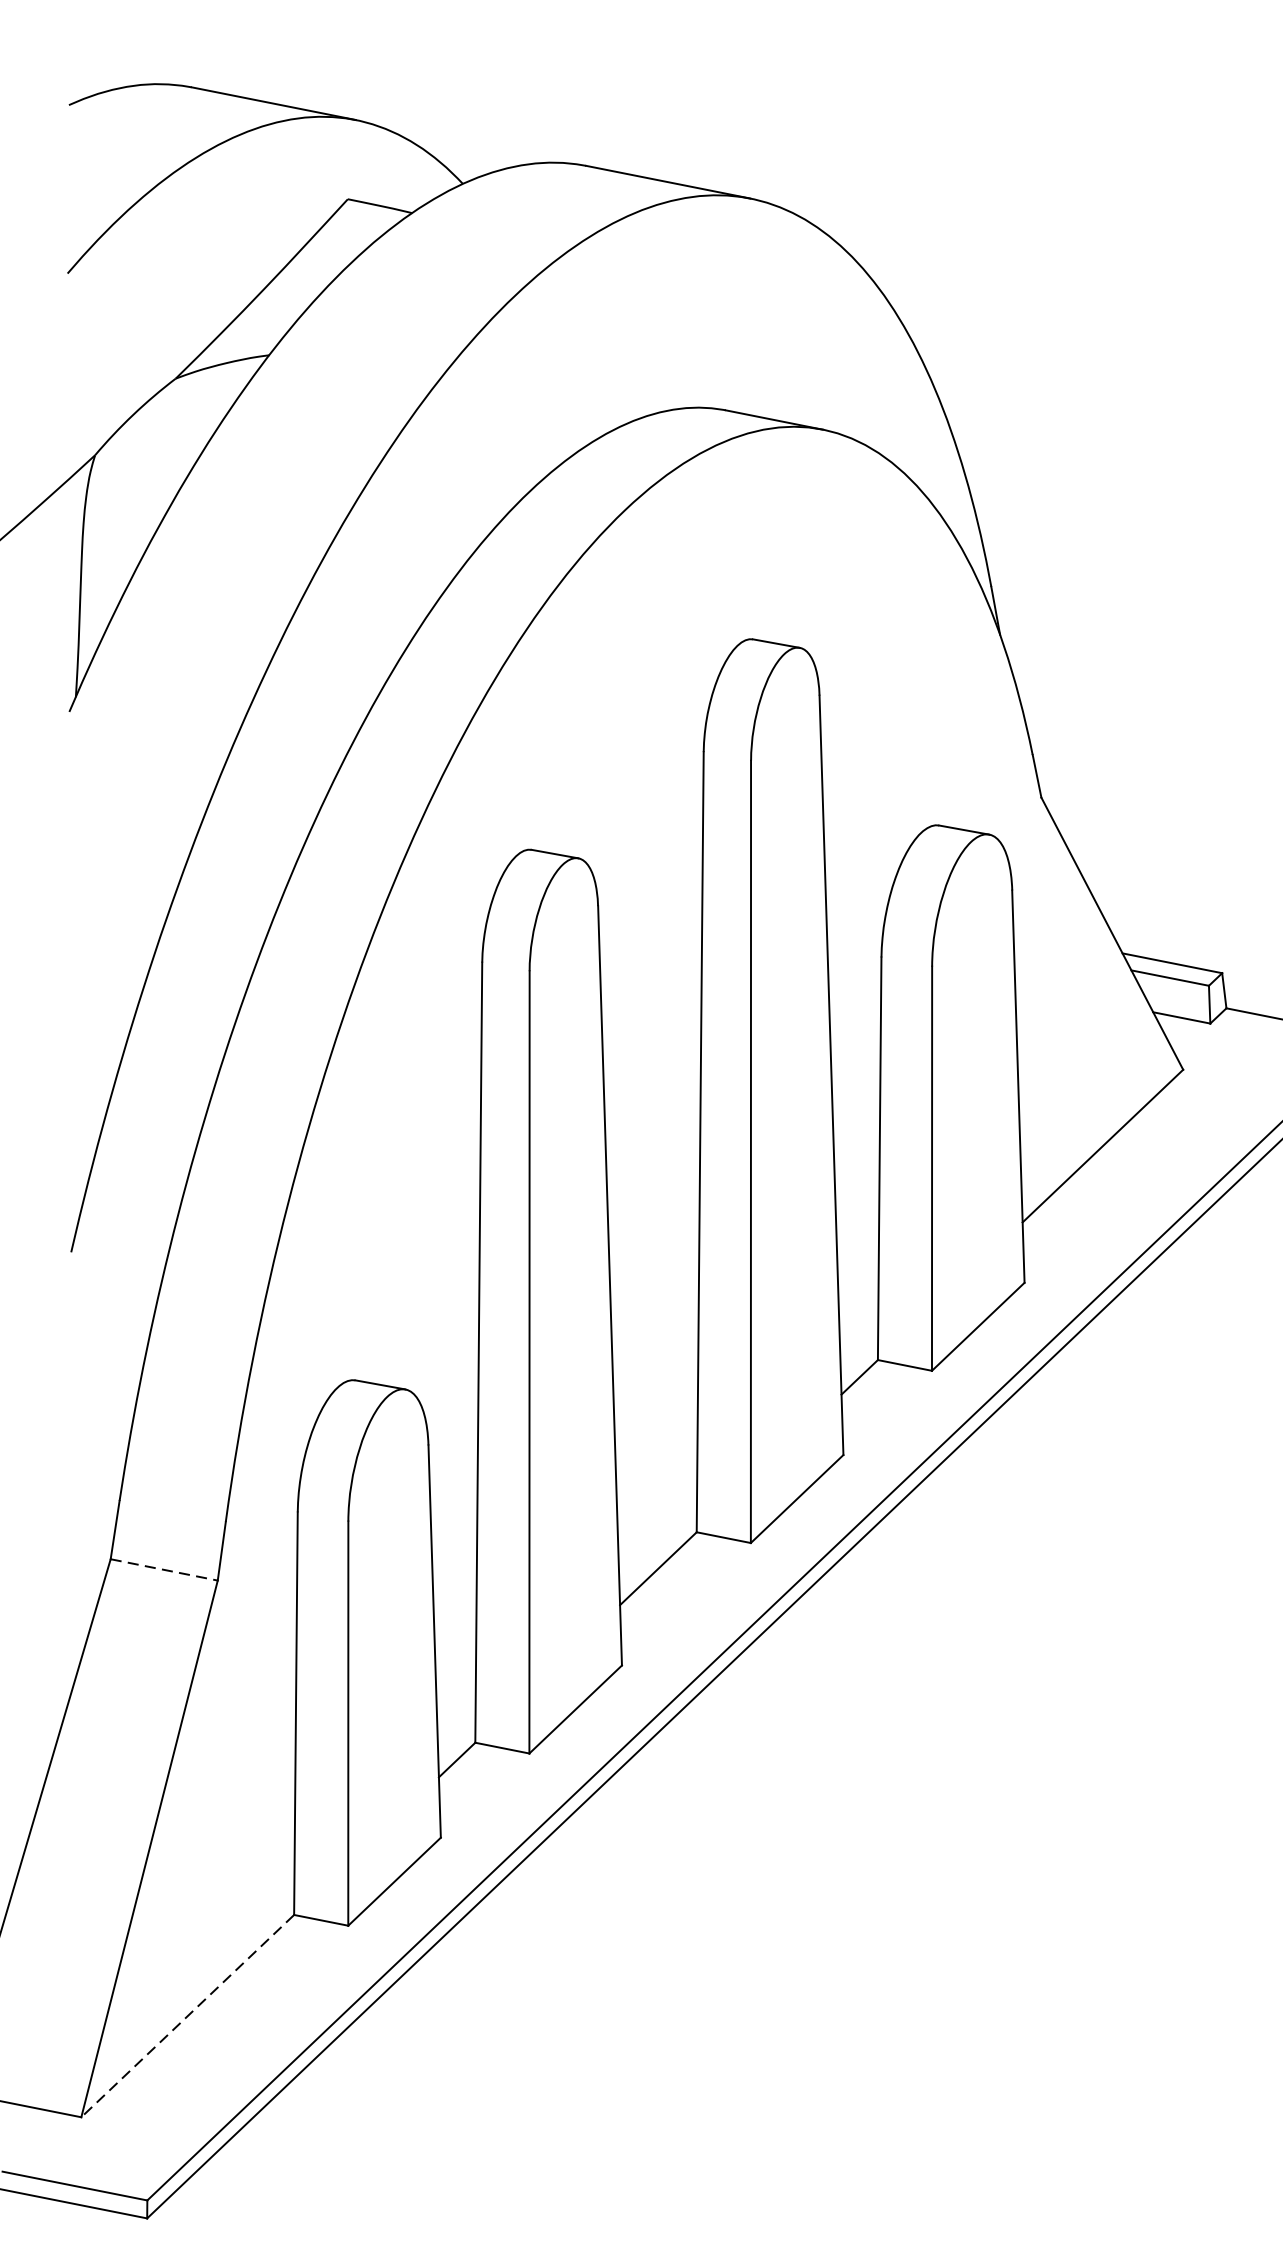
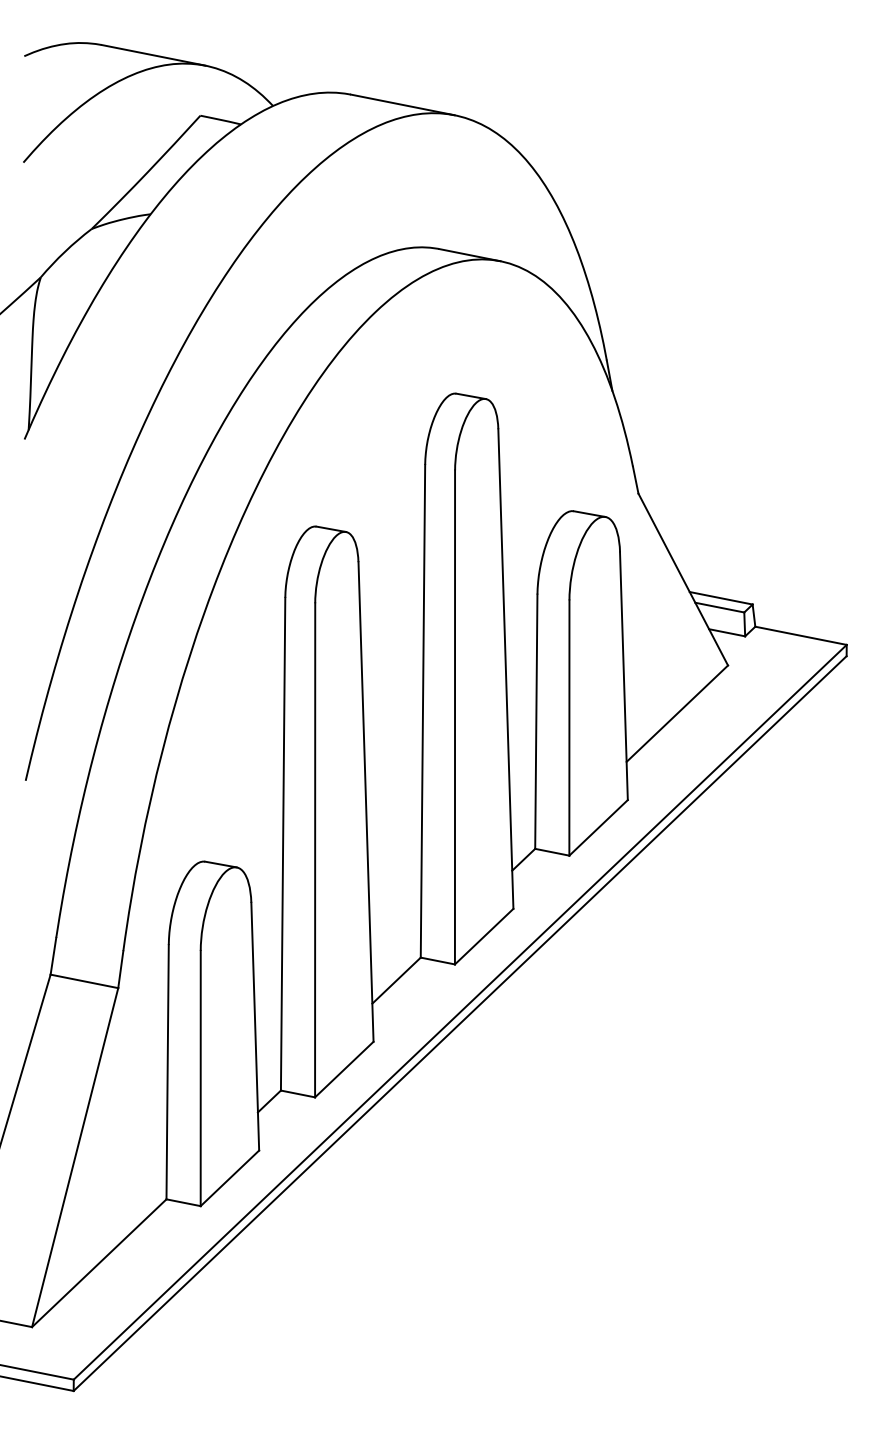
line: (164, 1570) -> (84, 981), dashed -> solid
line: (188, 2016) -> (99, 1263), dashed -> solid

